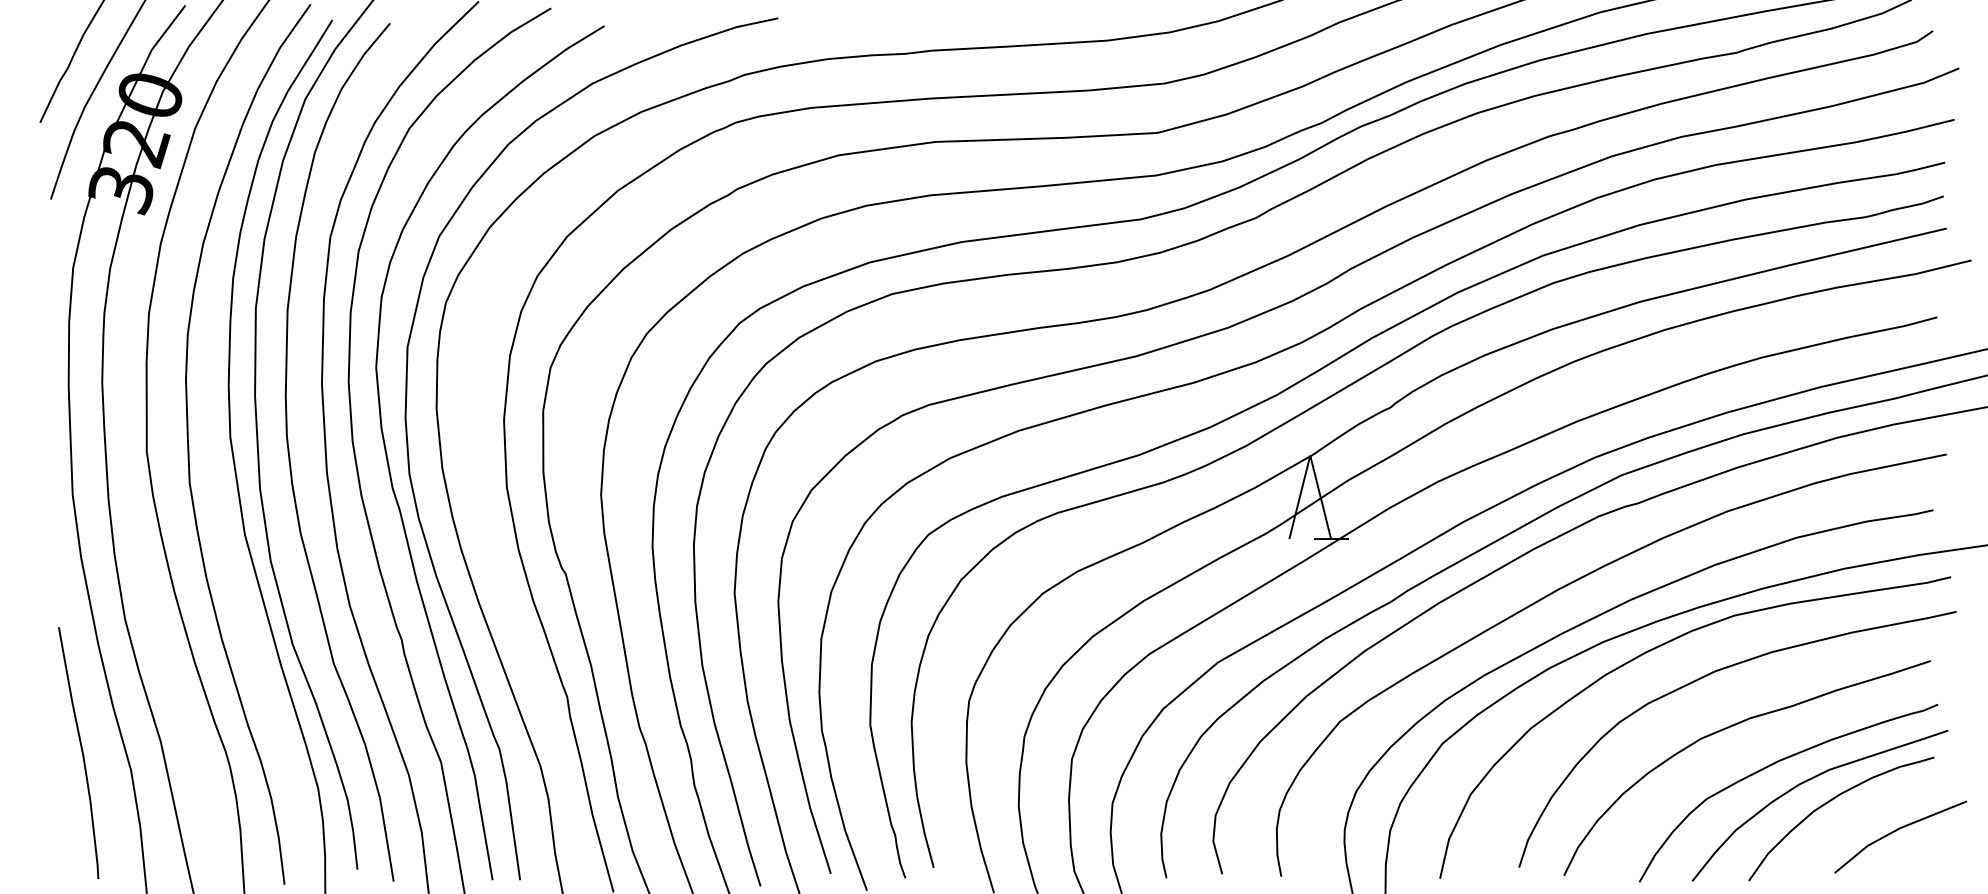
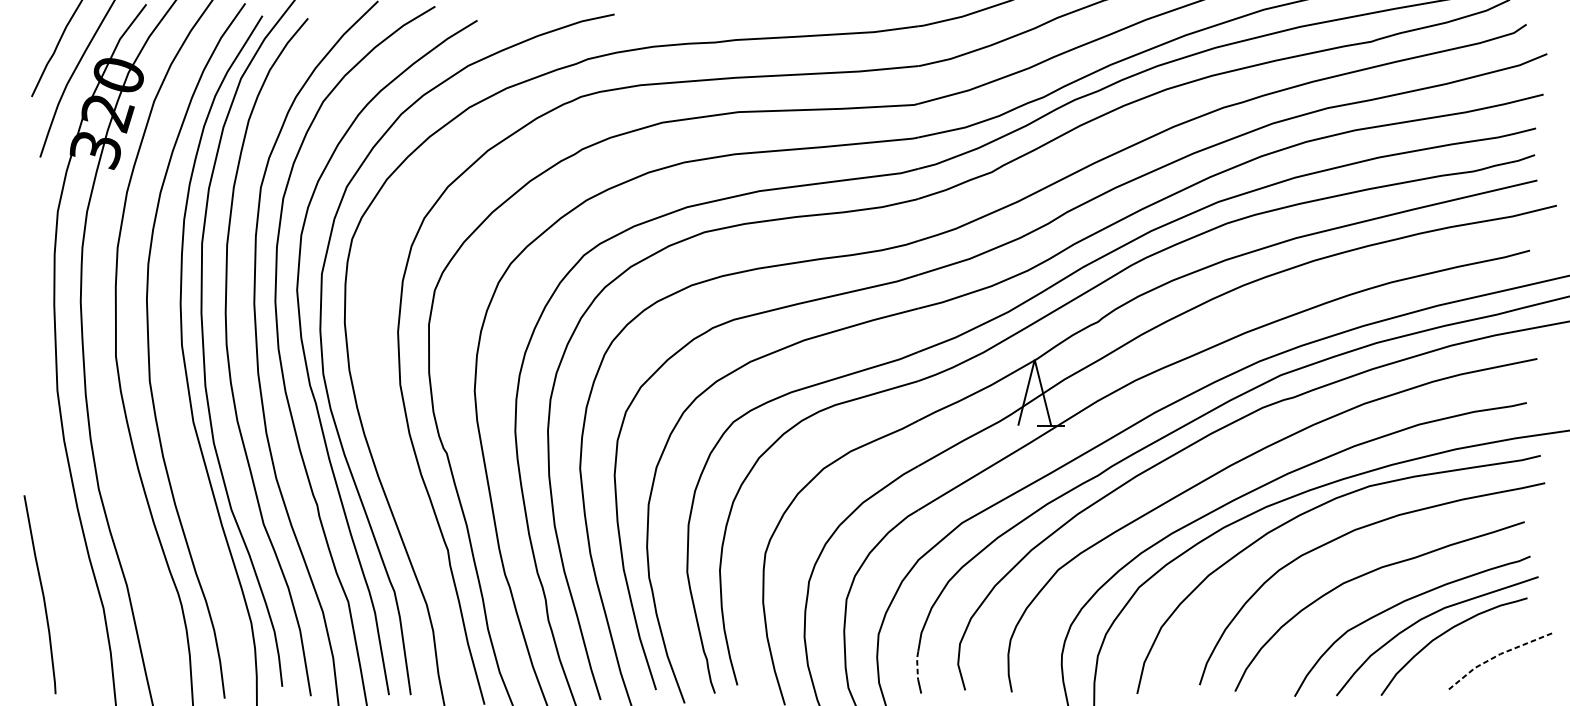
curve: (81, 752) -> (42, 594), moved
line: (1896, 830) -> (1497, 655), solid -> dashed
line: (1161, 843) -> (917, 666), solid -> dashed

